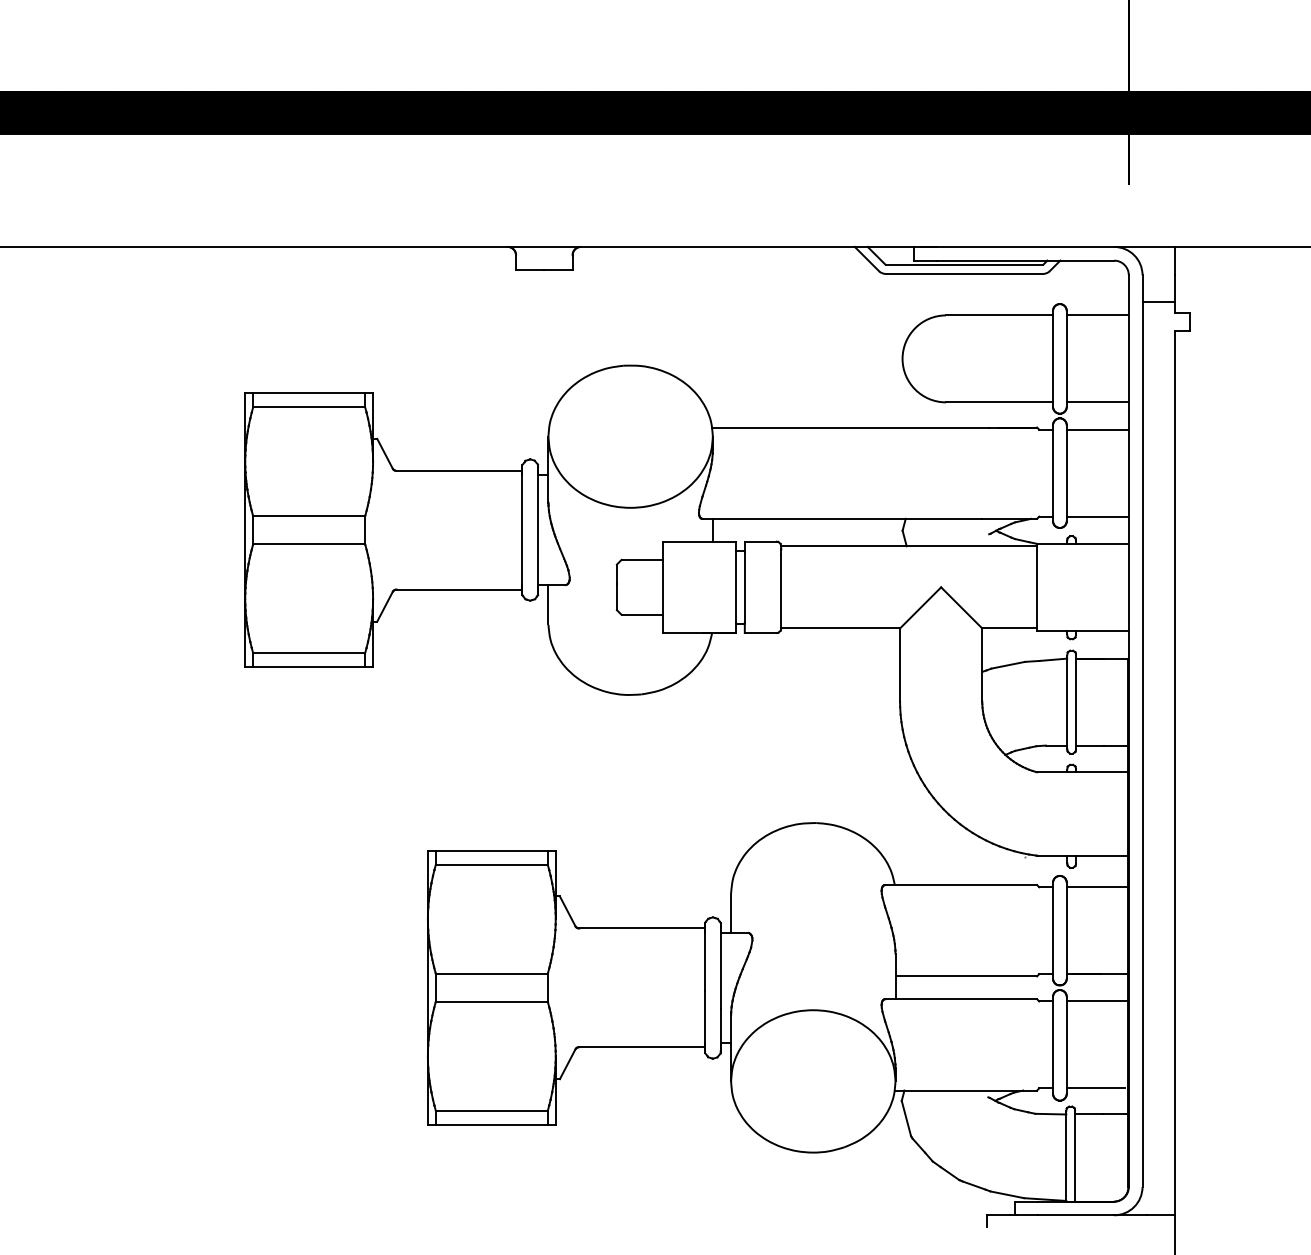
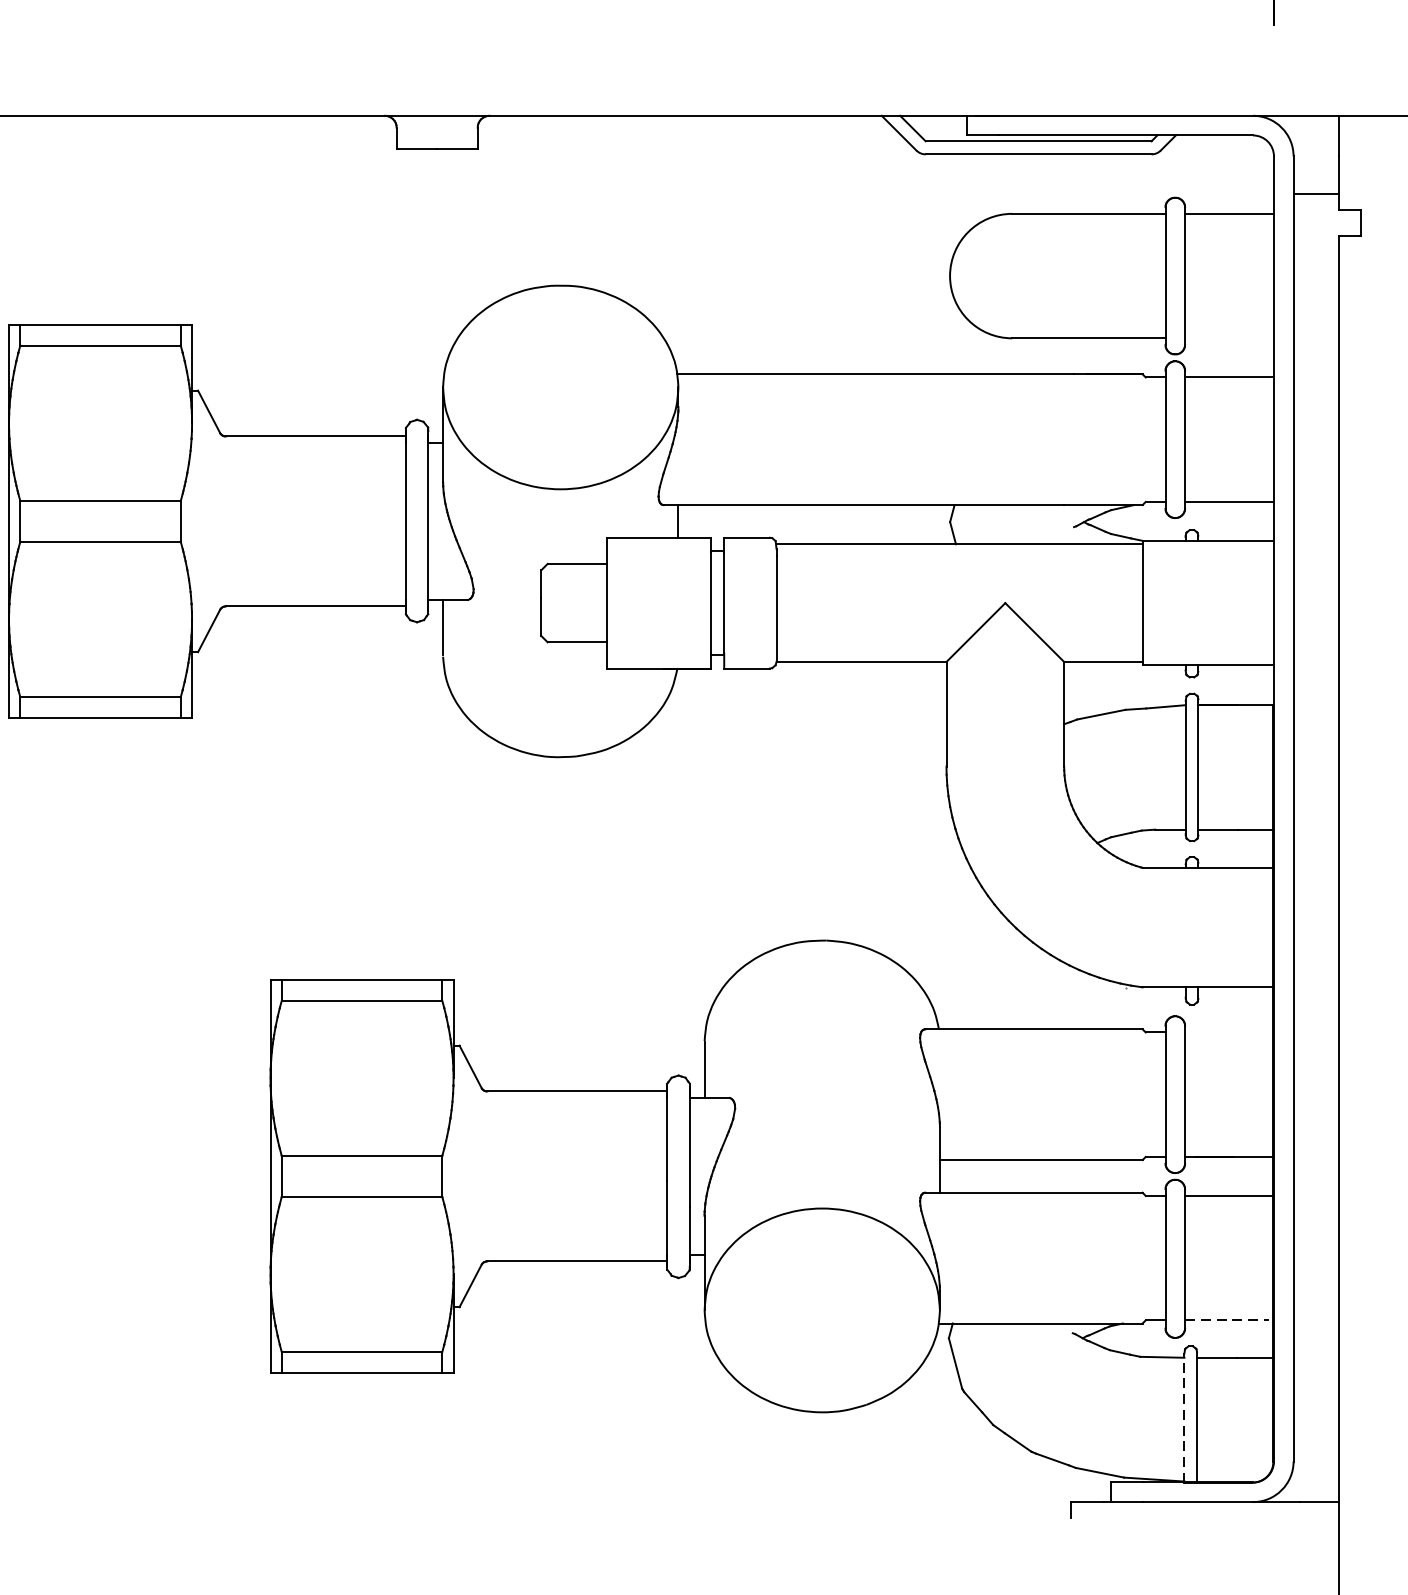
line: (1097, 402) -> (1229, 338), removed
line: (1097, 887) -> (1229, 1032), removed
line: (1096, 1088) -> (1227, 1320), solid -> dashed
line: (1066, 1156) -> (1184, 1417), solid -> dashed

